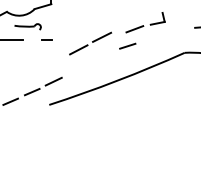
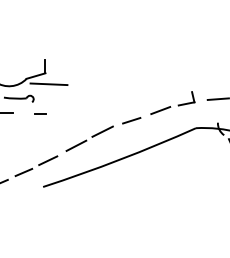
line: (54, 14) -> (48, 84), added
part: (145, 22) -> (172, 102), moved
line: (92, 42) -> (91, 137), moved

